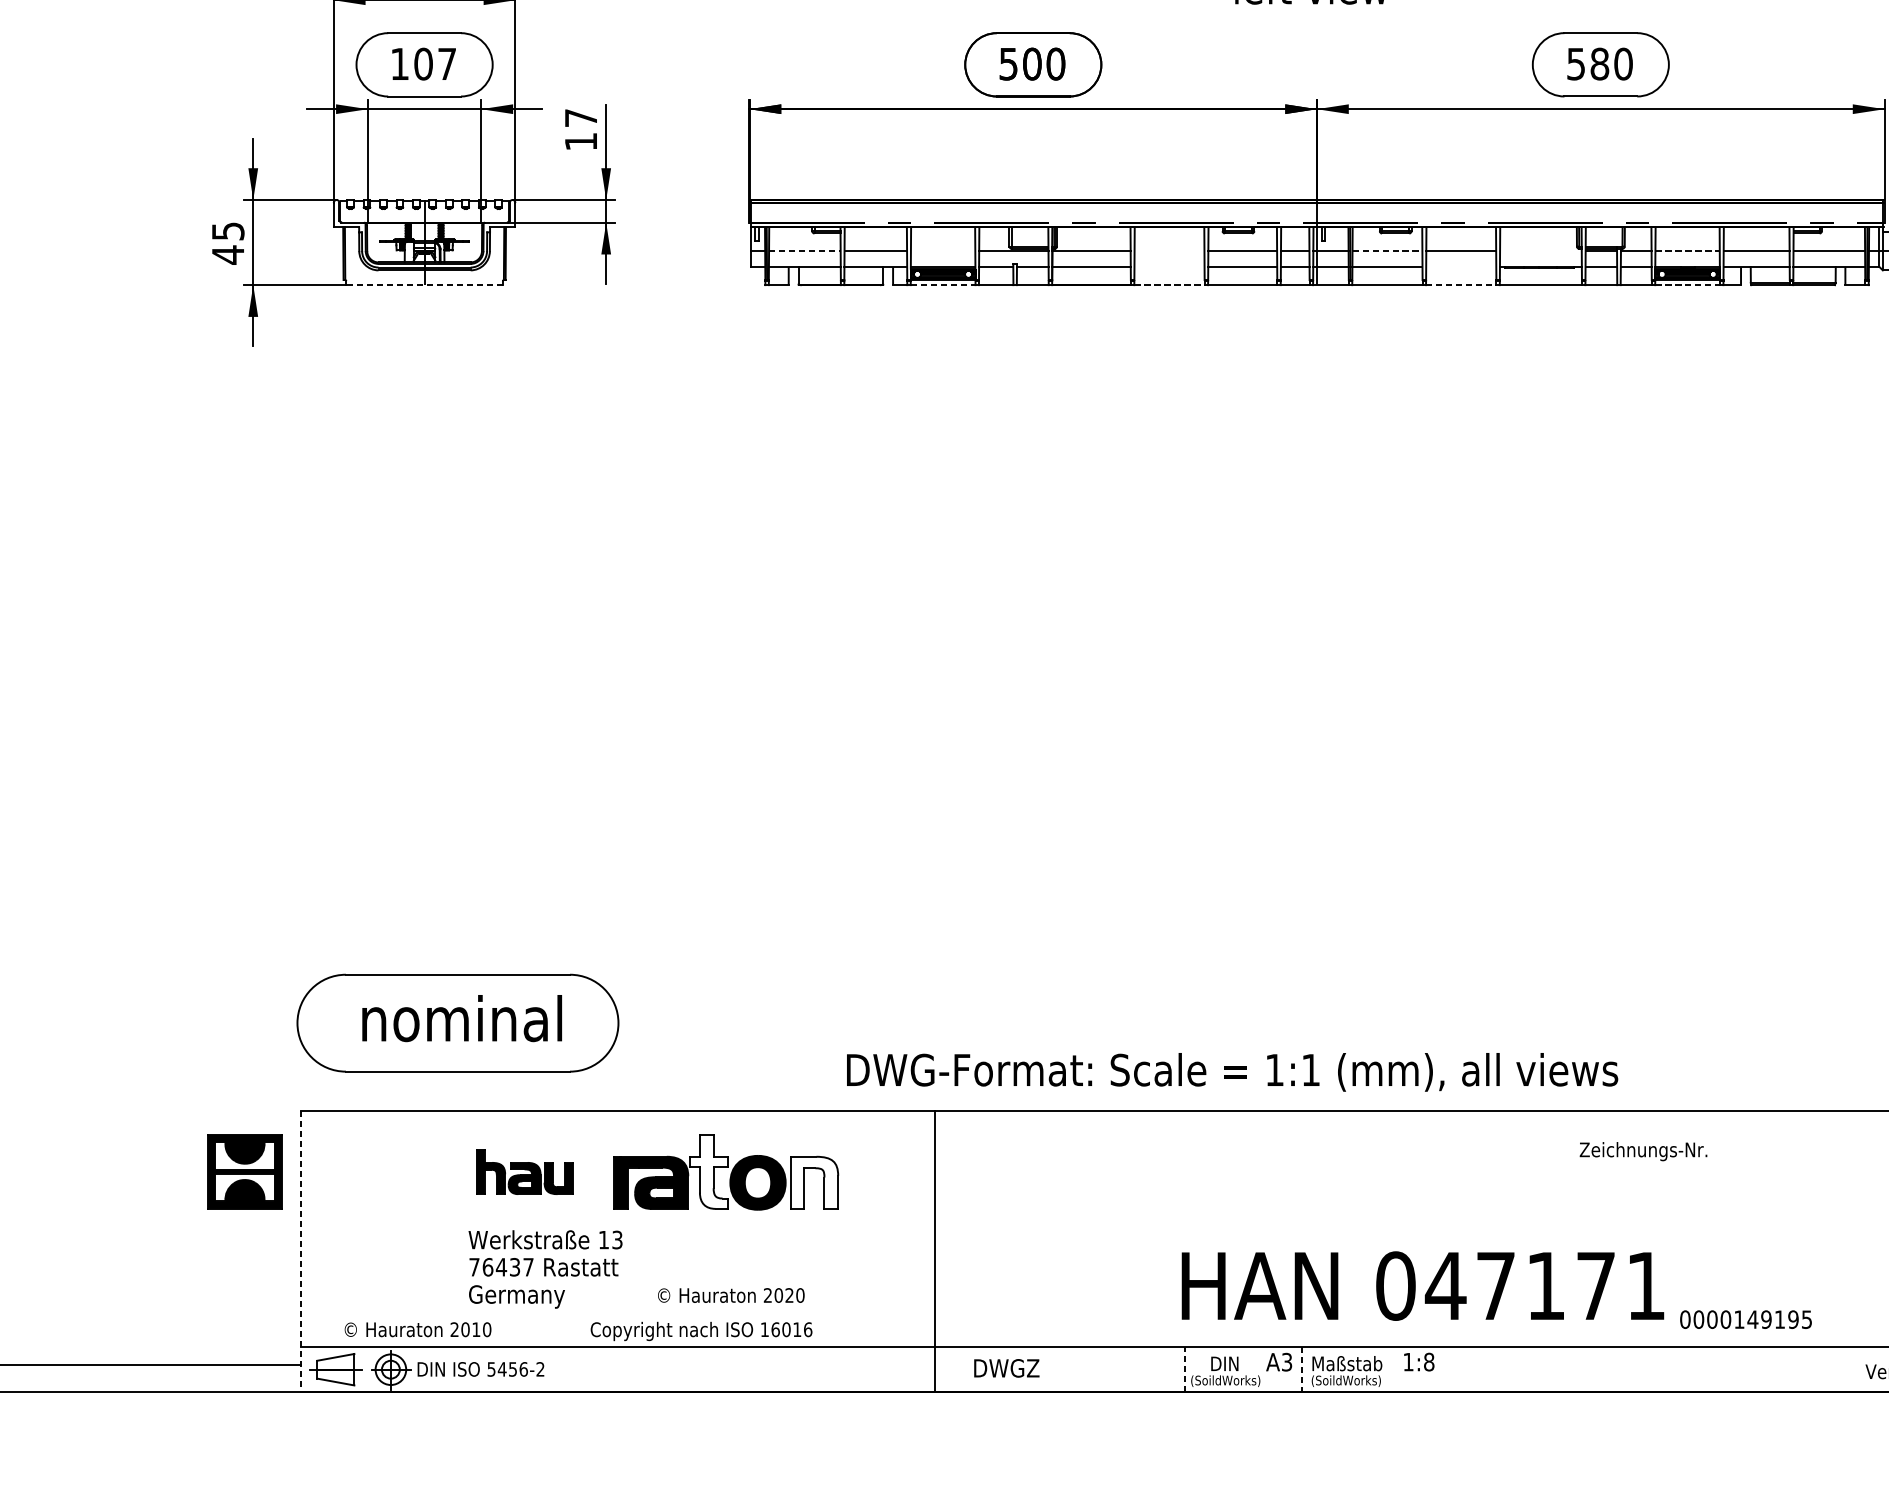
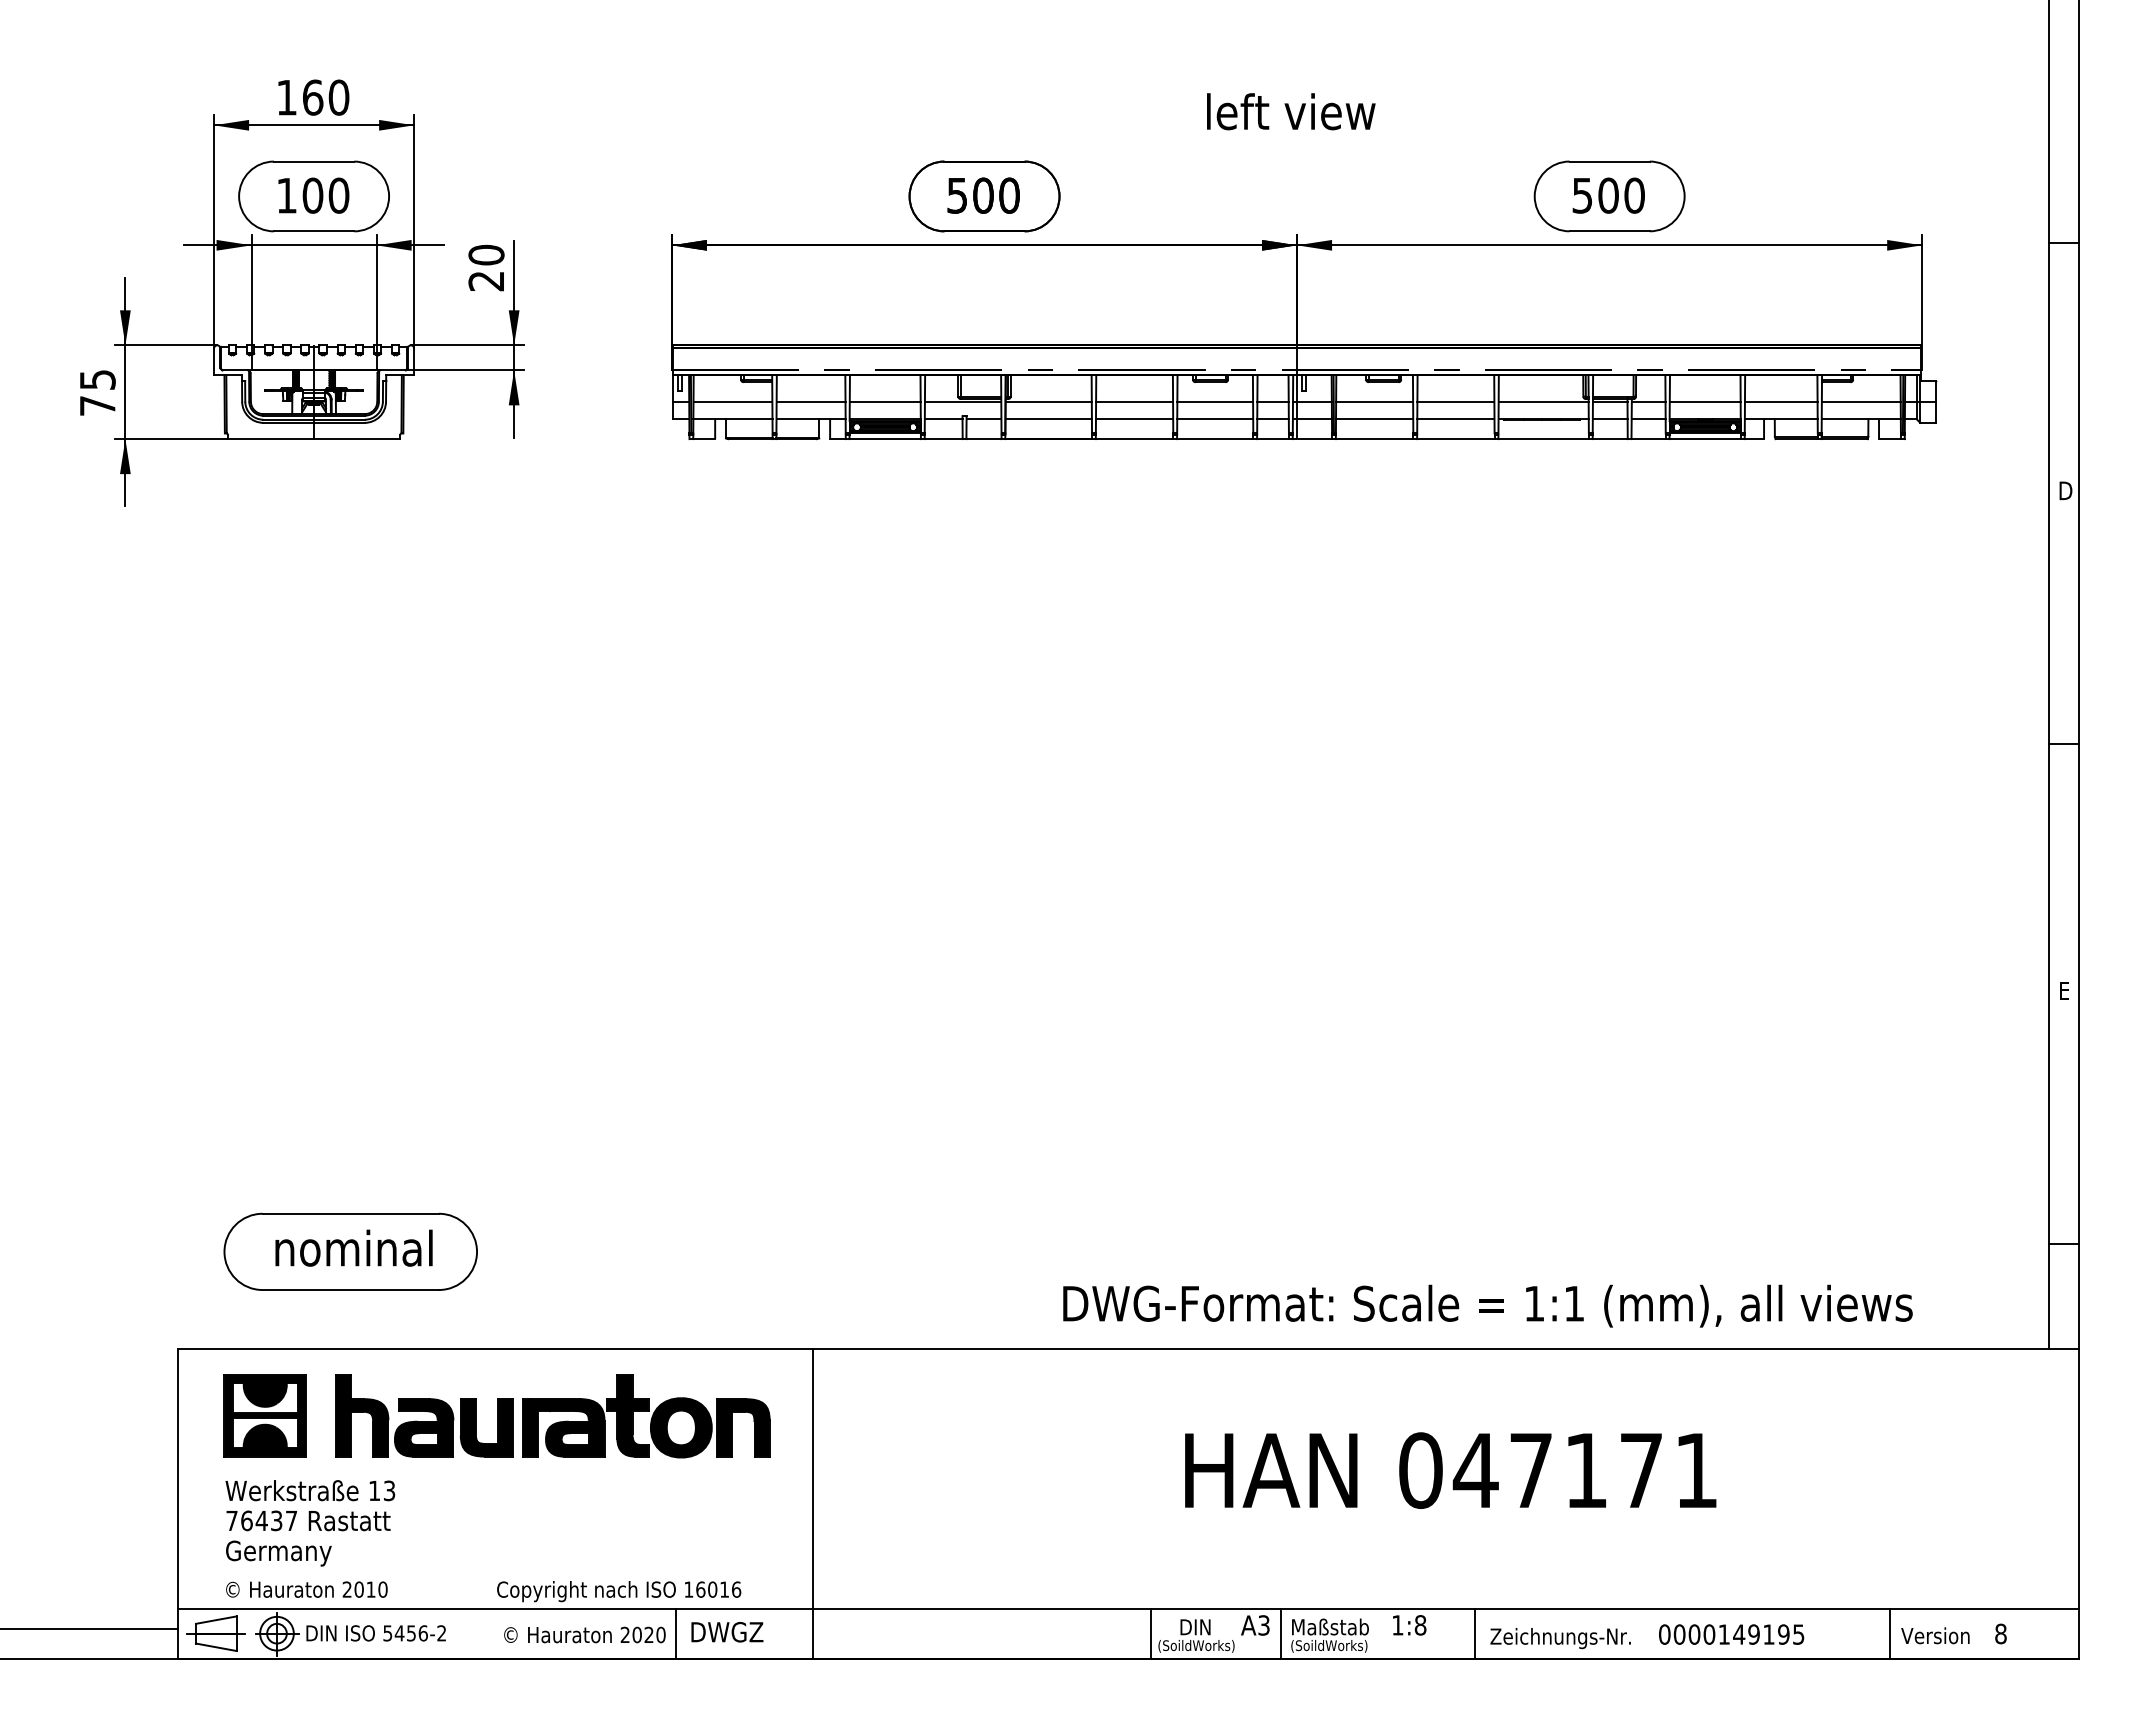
text: (446, 63) -> (338, 195), 107 -> 100
text: (1599, 63) -> (1608, 195), 580 -> 500
text: (581, 129) -> (486, 267), 17 -> 20
line: (805, 250) -> (733, 401), dashed -> solid
line: (942, 250) -> (884, 401), added
line: (1169, 250) -> (1134, 401), added
line: (1388, 250) -> (1375, 401), dashed -> solid
line: (1540, 250) -> (1543, 401), added
line: (1687, 250) -> (1705, 401), dashed -> solid
text: (227, 254) -> (97, 405), 45 -> 75
line: (1169, 267) -> (1134, 419), added
line: (1460, 267) -> (1455, 419), added
line: (424, 285) -> (313, 439), dashed -> solid
line: (943, 285) -> (885, 439), dashed -> solid
line: (1169, 285) -> (1134, 439), dashed -> solid
line: (1460, 285) -> (1455, 439), dashed -> solid
line: (1687, 285) -> (1705, 439), dashed -> solid
part: (457, 1022) -> (350, 1251), size x0.71
text: (1232, 1071) -> (1487, 1305), moved
text: (1643, 1151) -> (1560, 1638), moved
part: (244, 1171) -> (264, 1415), moved
part: (524, 1171) -> (424, 1415), size x1.67
fill: (709, 1171) -> (627, 1415), added
fill: (814, 1182) -> (743, 1427), added
line: (935, 1251) -> (813, 1503), moved
line: (301, 1252) -> (178, 1504), dashed -> solid
text: (545, 1269) -> (310, 1523), moved
text: (1422, 1285) -> (1450, 1470), moved
text: (730, 1295) -> (584, 1634), moved
text: (1745, 1319) -> (1731, 1634), moved
text: (1006, 1368) -> (727, 1632), moved
line: (753, 1369) -> (676, 1633), added
line: (1184, 1369) -> (1151, 1633), dashed -> solid
line: (1479, 1369) -> (1475, 1633), added
line: (1855, 1369) -> (1890, 1633), added
line: (1301, 1370) -> (1280, 1634), dashed -> solid

